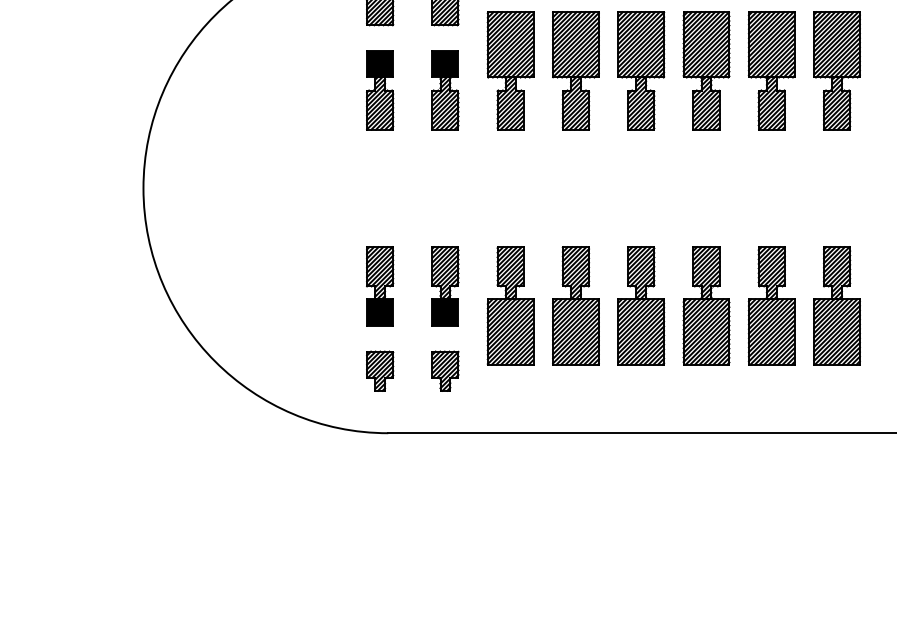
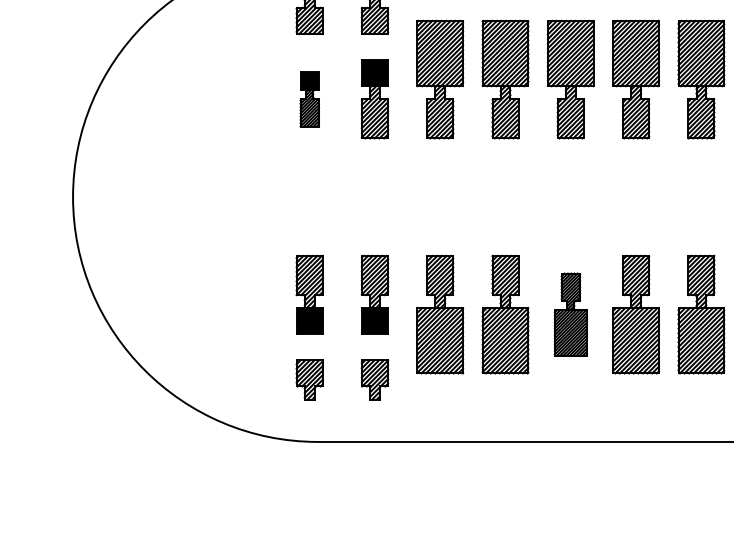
part: (380, 90) -> (310, 99), size x0.7
part: (641, 305) -> (571, 314), size x0.7

